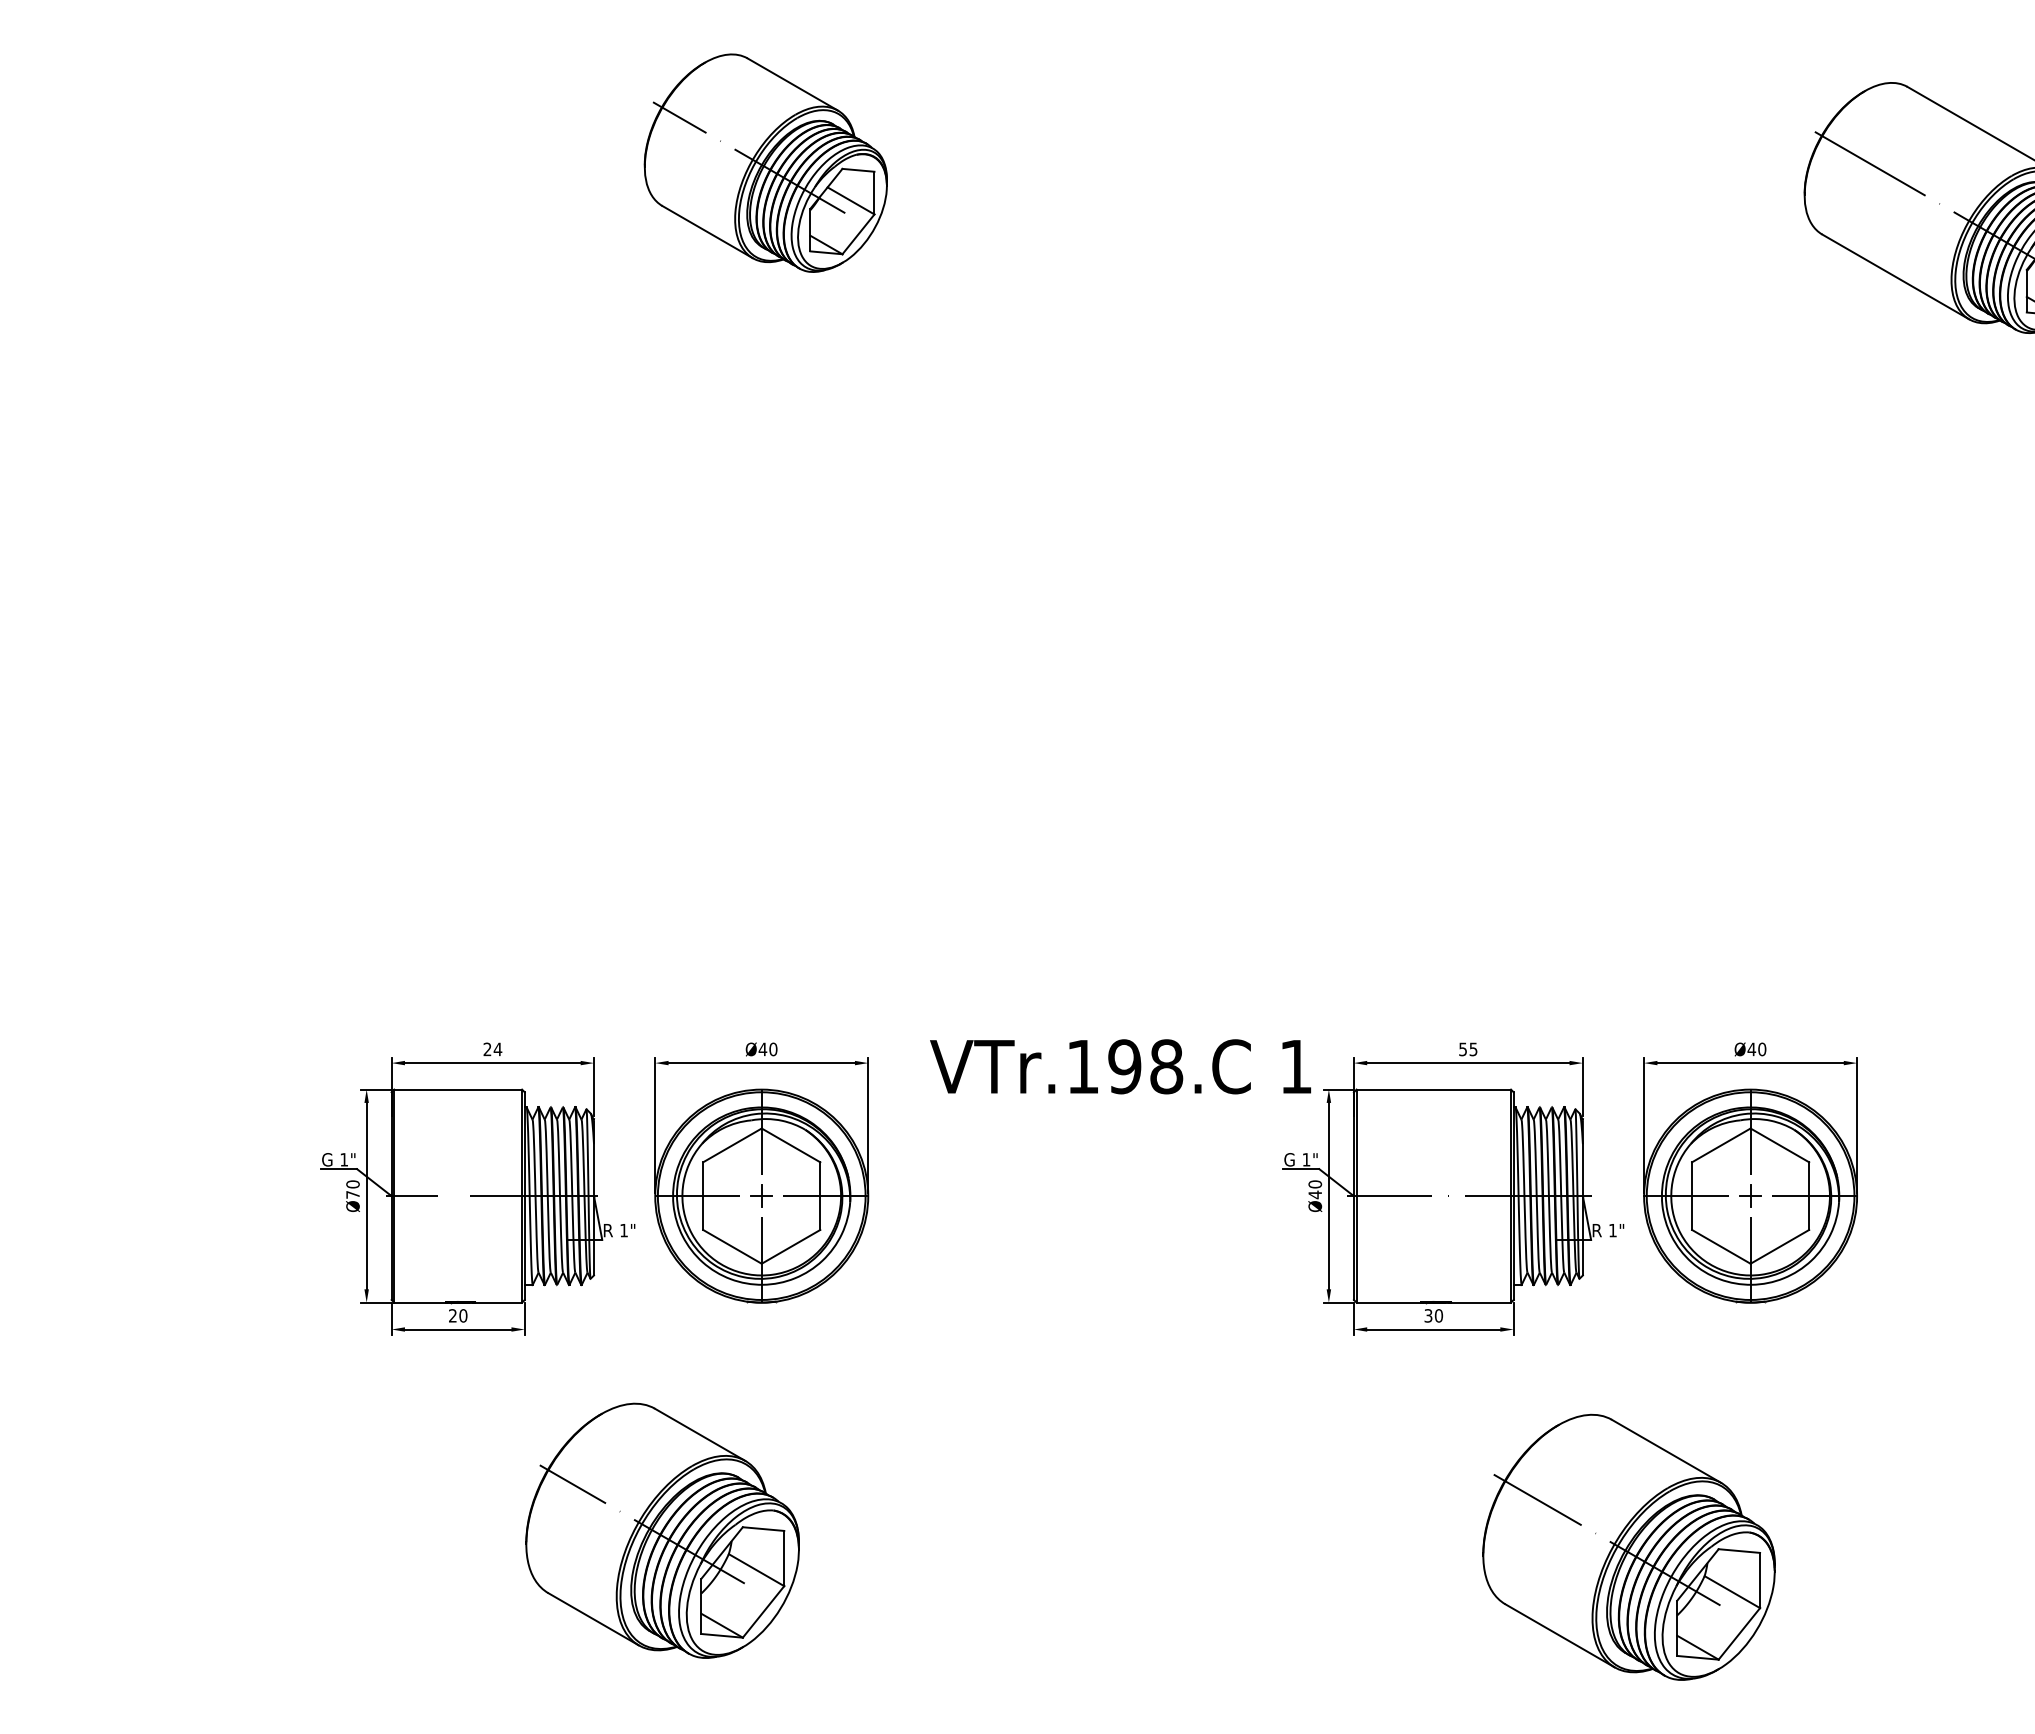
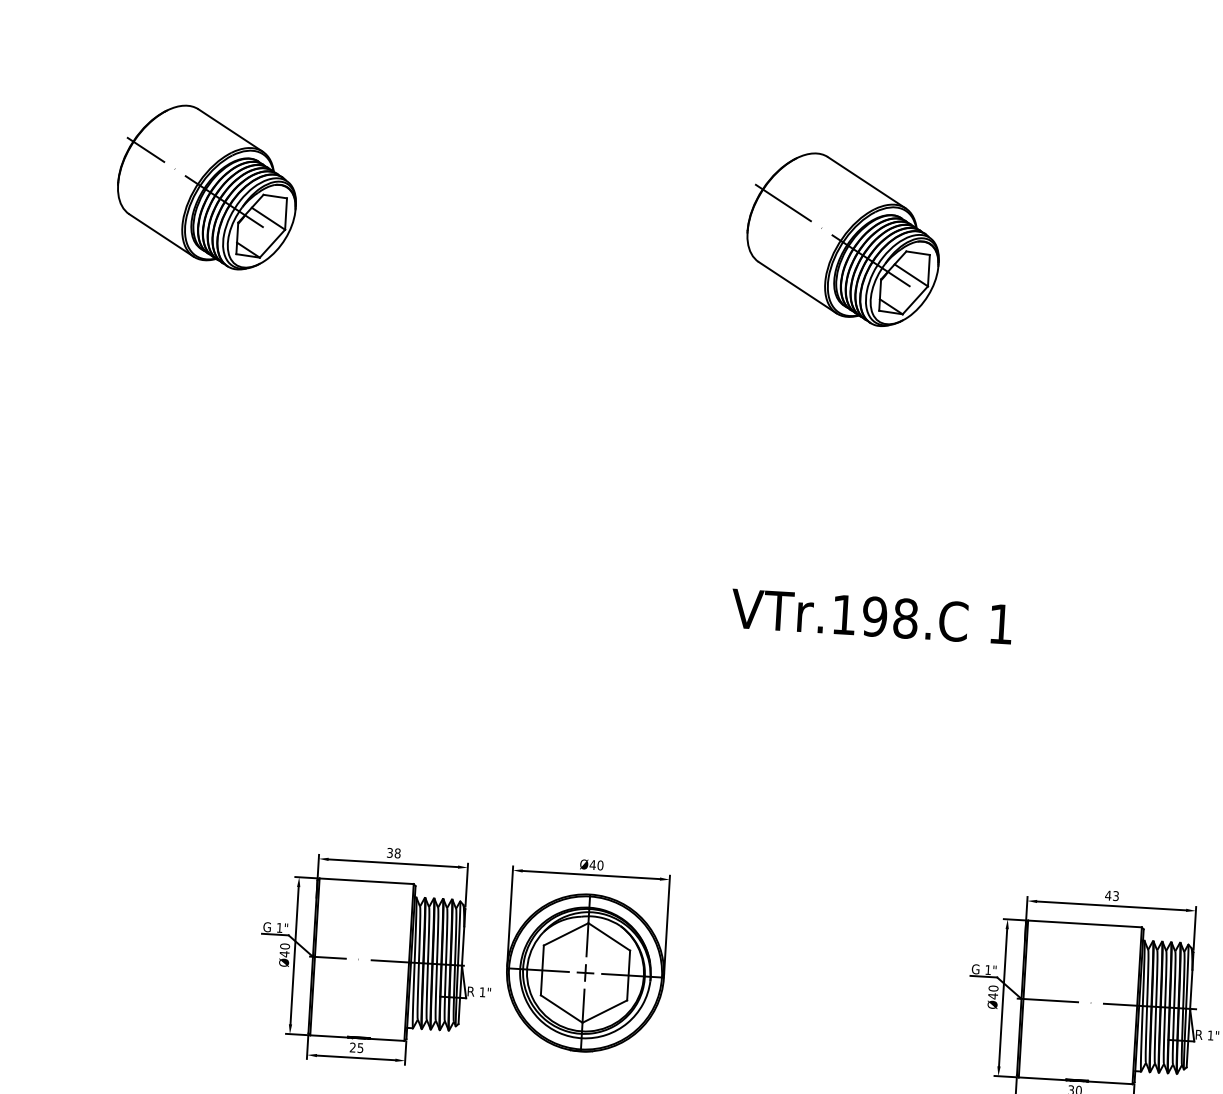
part: (765, 162) -> (207, 186), moved
part: (1051, 182) -> (843, 239), added
text: (492, 1049) -> (393, 853), 24 -> 38
text: (1467, 1049) -> (1111, 895), 55 -> 43
text: (1120, 1066) -> (871, 616), moved
text: (352, 1194) -> (284, 953), Ø70 -> Ø40
text: (463, 1315) -> (360, 1047), 20 -> 25

